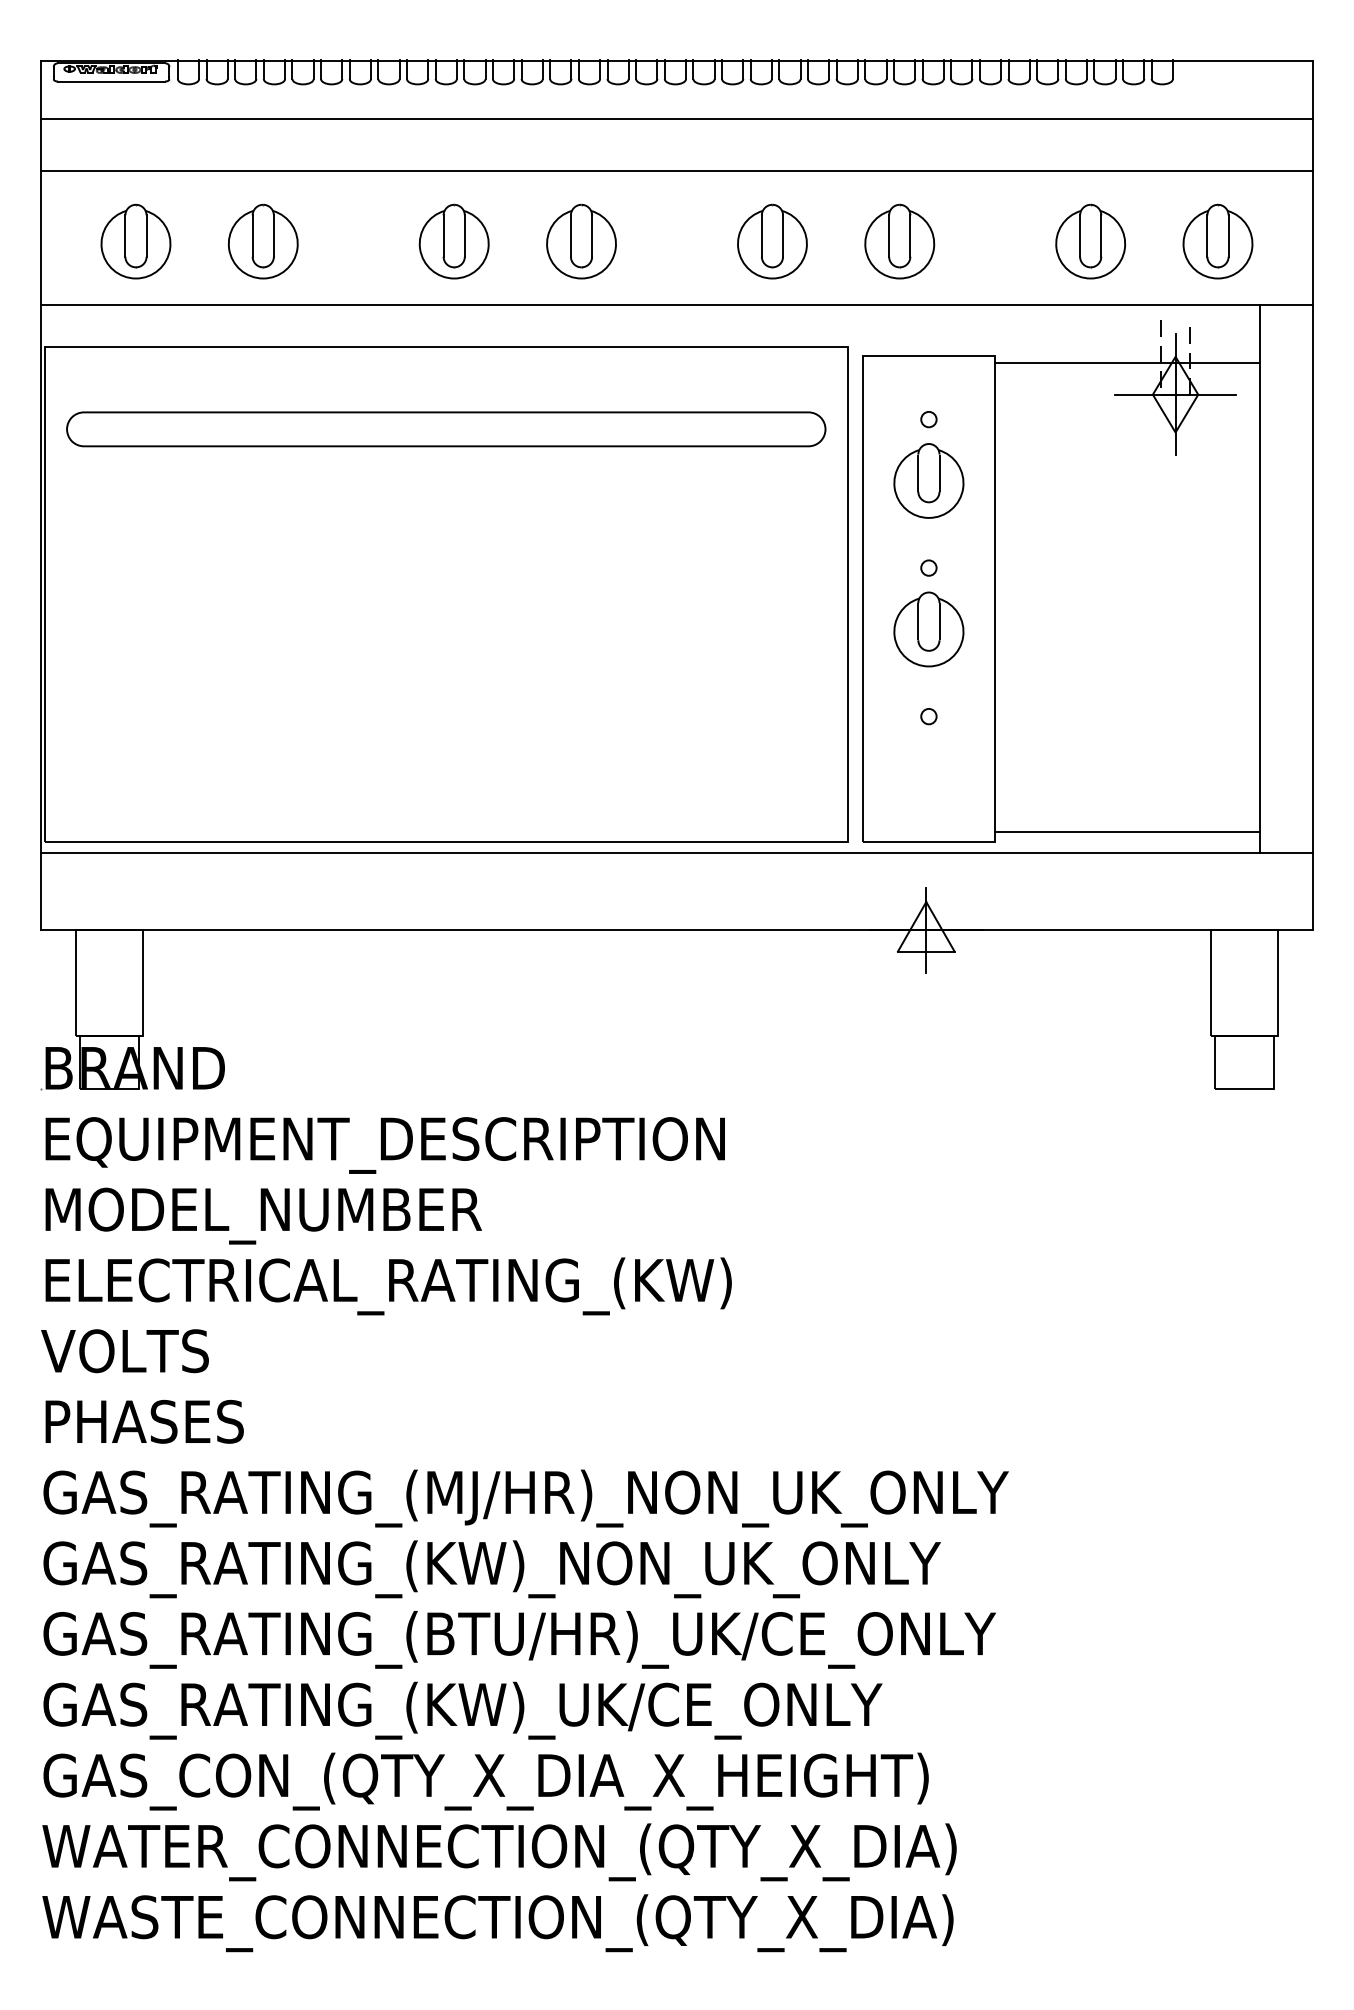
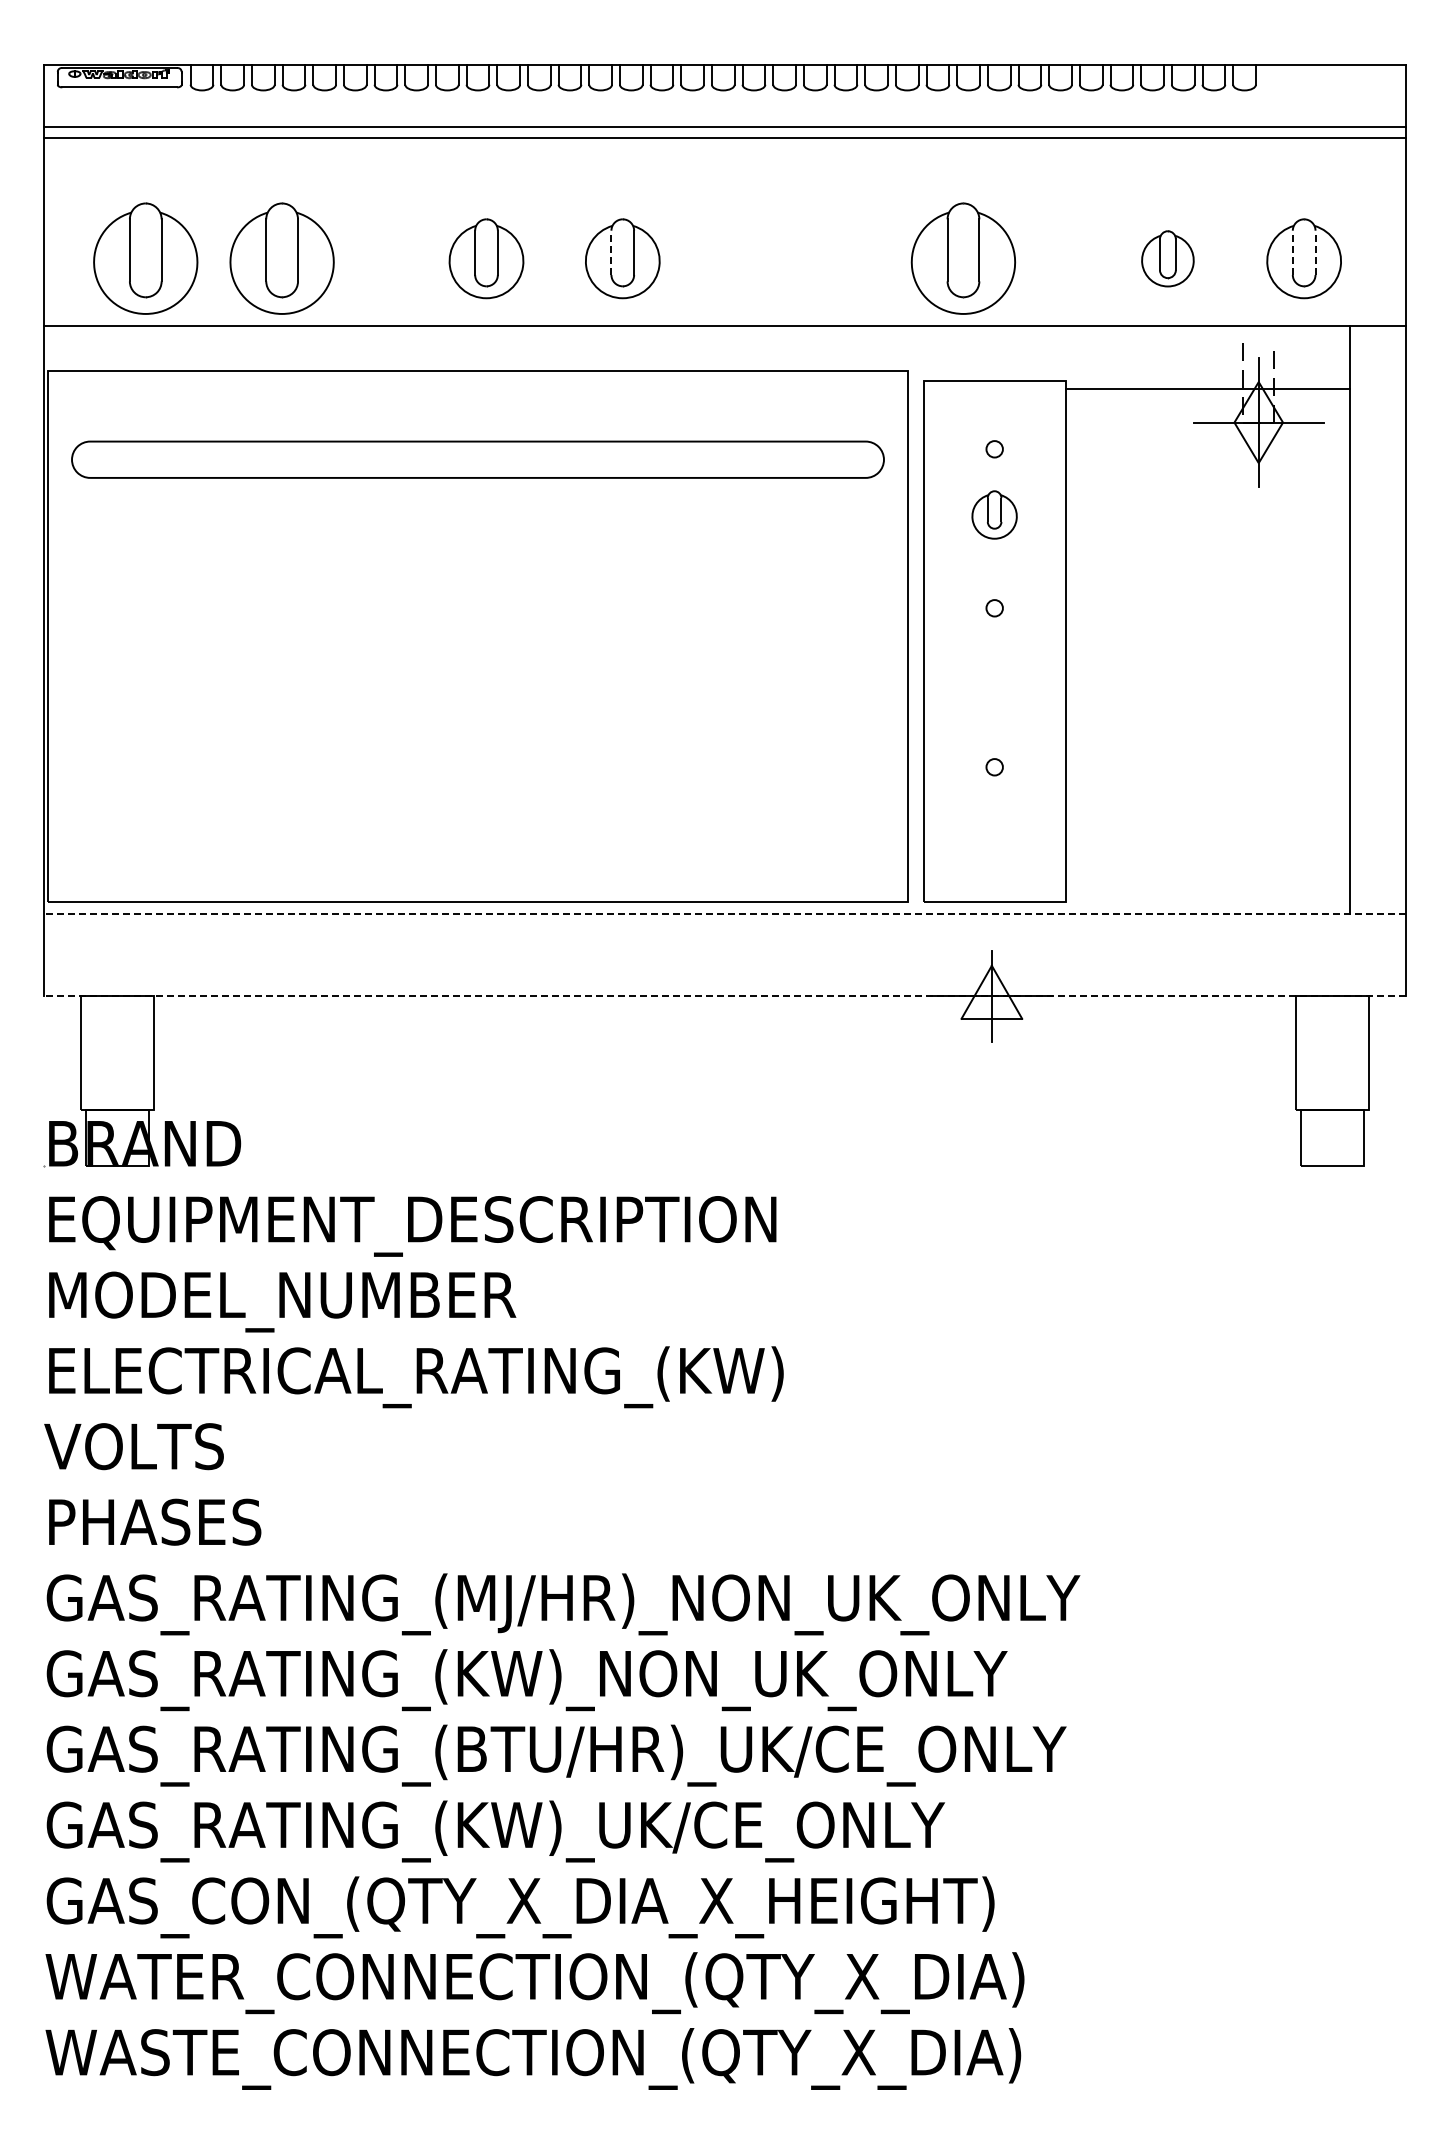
line: (676, 171) -> (724, 138), moved
line: (570, 235) -> (611, 252), solid -> dashed
line: (1207, 235) -> (1292, 252), solid -> dashed
line: (1228, 235) -> (1315, 252), solid -> dashed
part: (135, 241) -> (145, 258), size x1.4
part: (262, 241) -> (281, 258), size x1.4
part: (771, 241) -> (826, 258), removed
part: (899, 241) -> (963, 258), size x1.4
part: (1090, 241) -> (1167, 258), size x0.7
part: (928, 480) -> (994, 514), size x0.6
part: (928, 629) -> (994, 673), removed
line: (1127, 832) -> (1207, 891), removed
line: (676, 853) -> (724, 913), solid -> dashed
line: (676, 930) -> (724, 996), solid -> dashed

